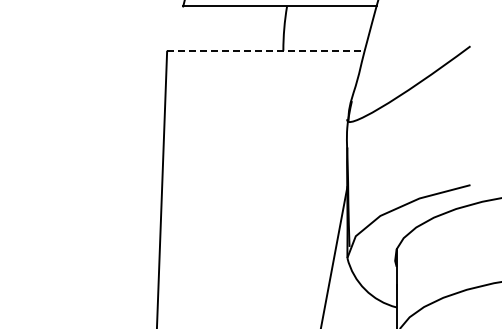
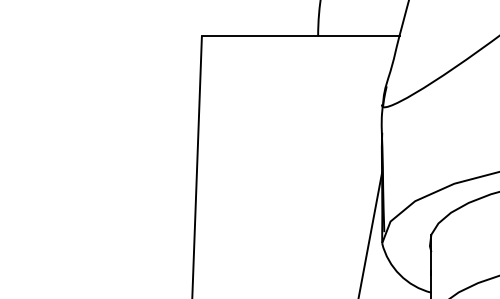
line: (265, 50) -> (300, 35), dashed -> solid

